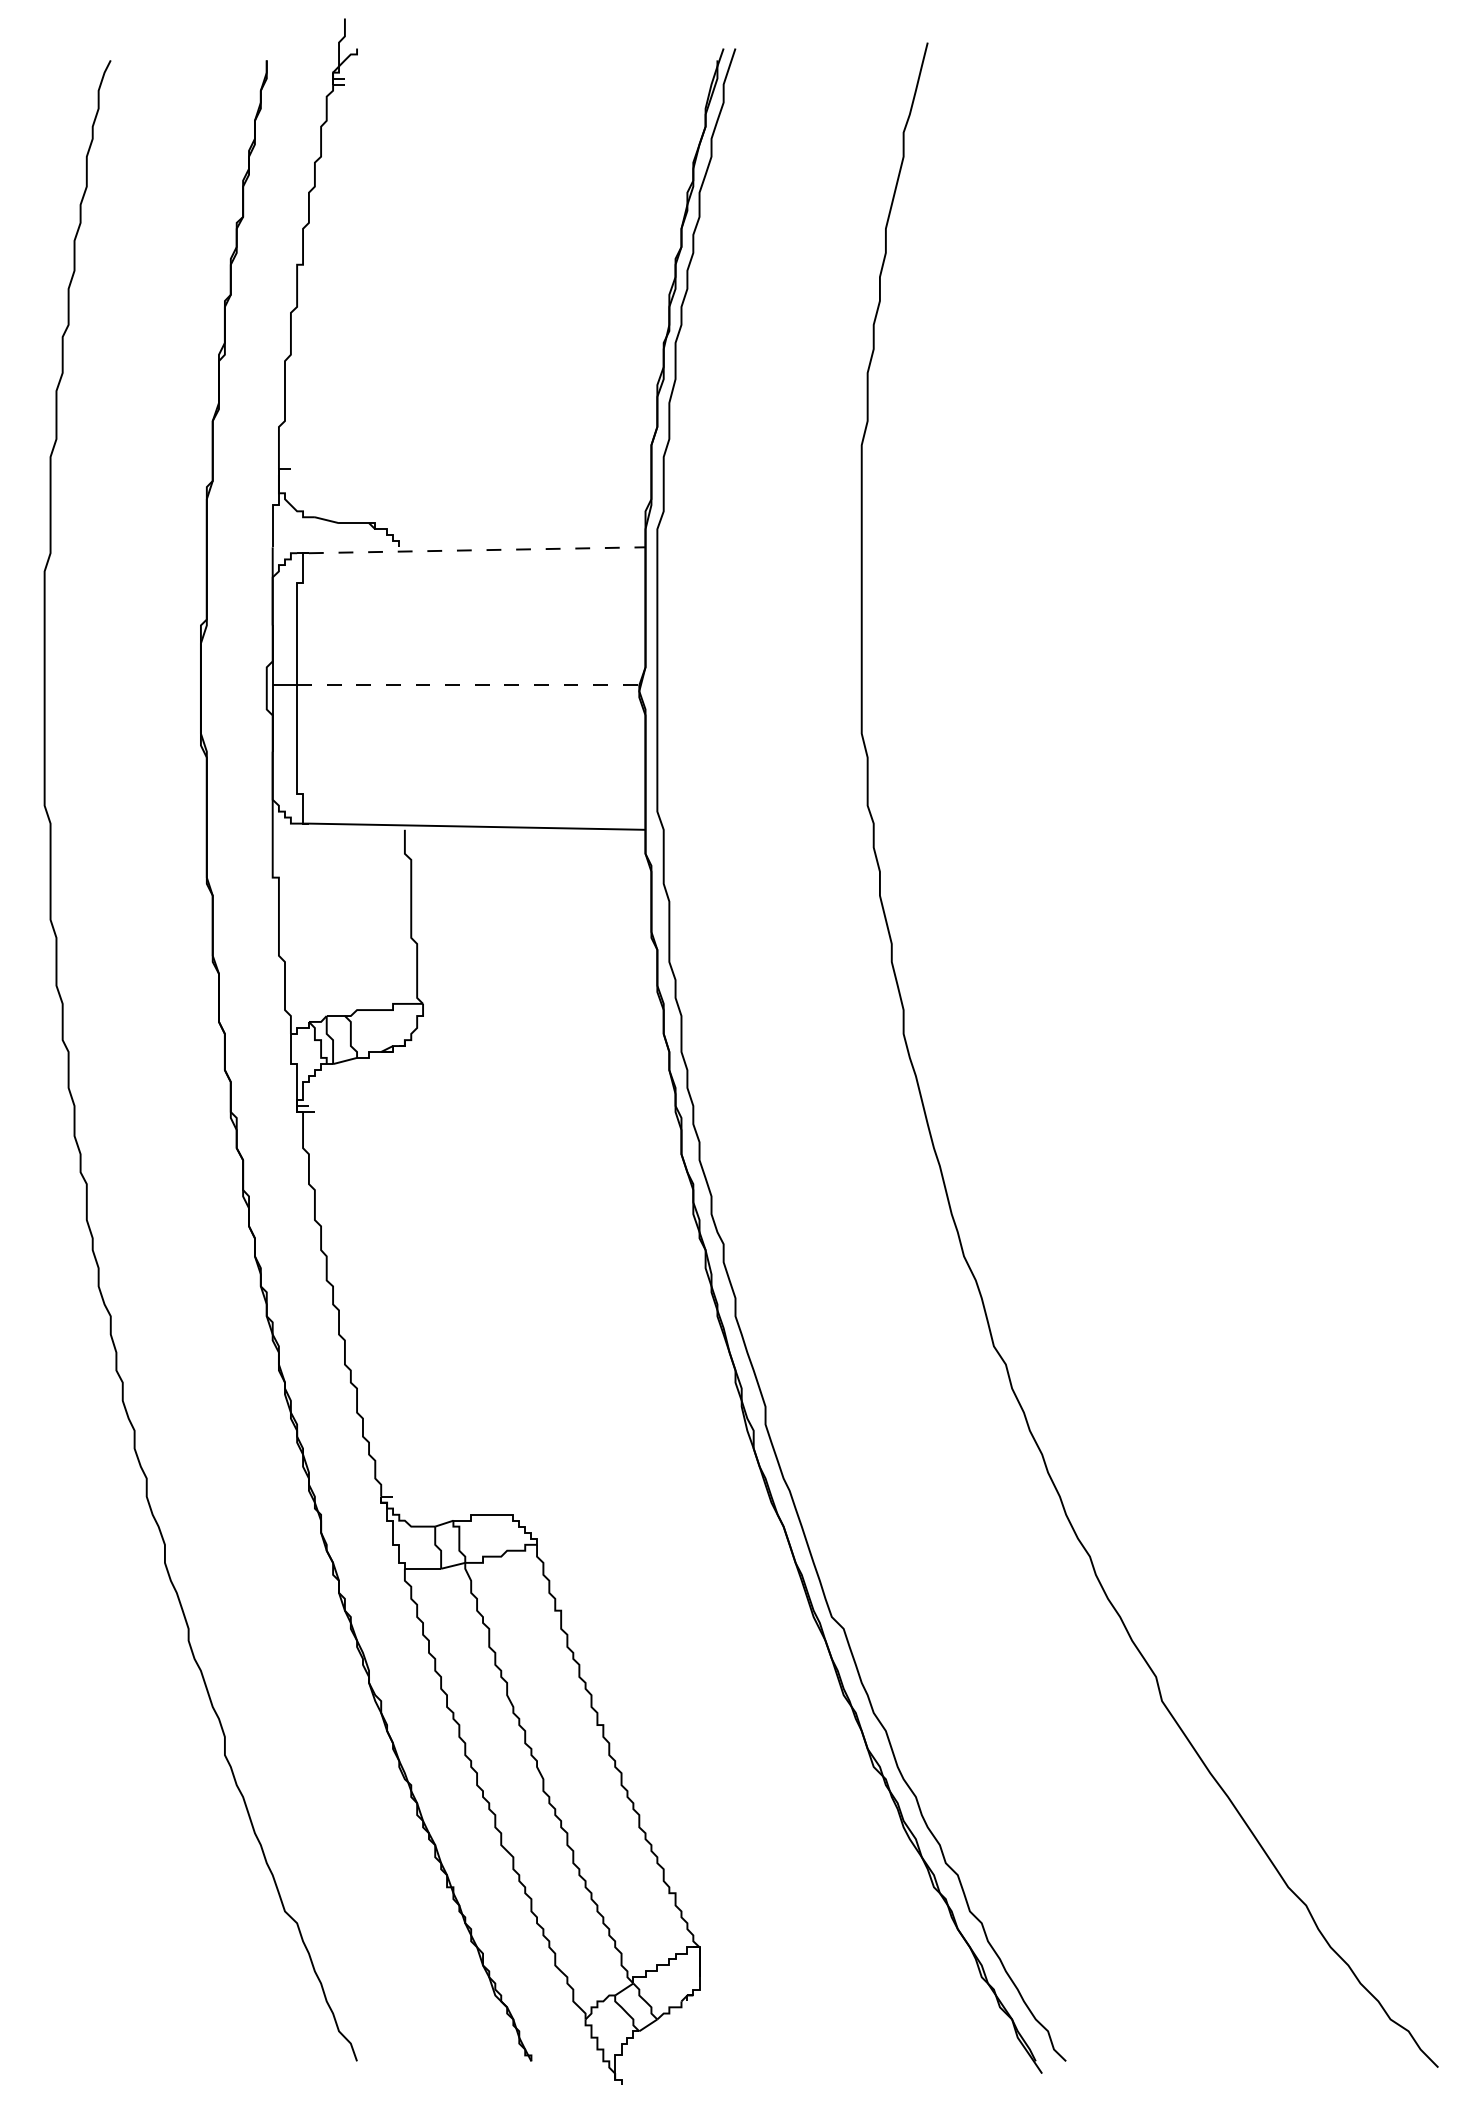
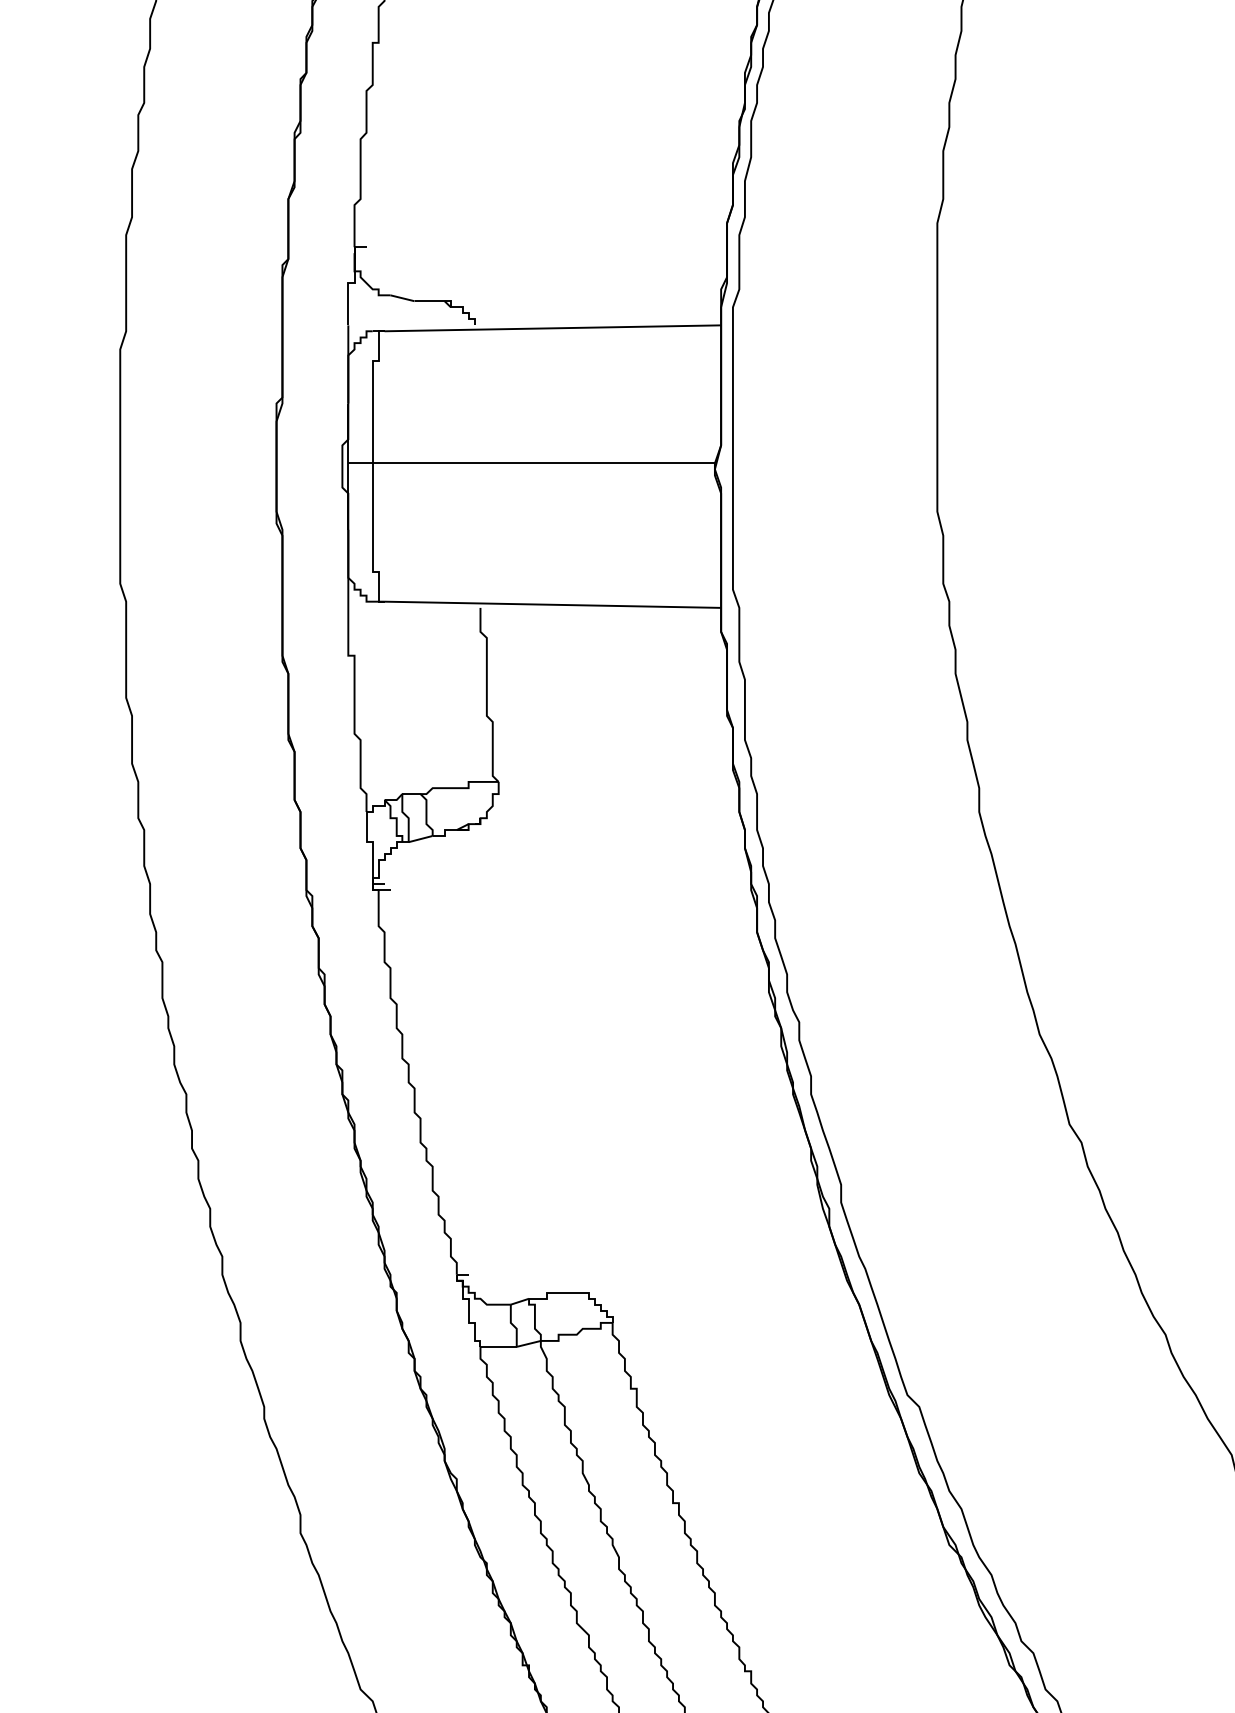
line: (477, 550) -> (553, 328), dashed -> solid
line: (468, 685) -> (544, 463), dashed -> solid

